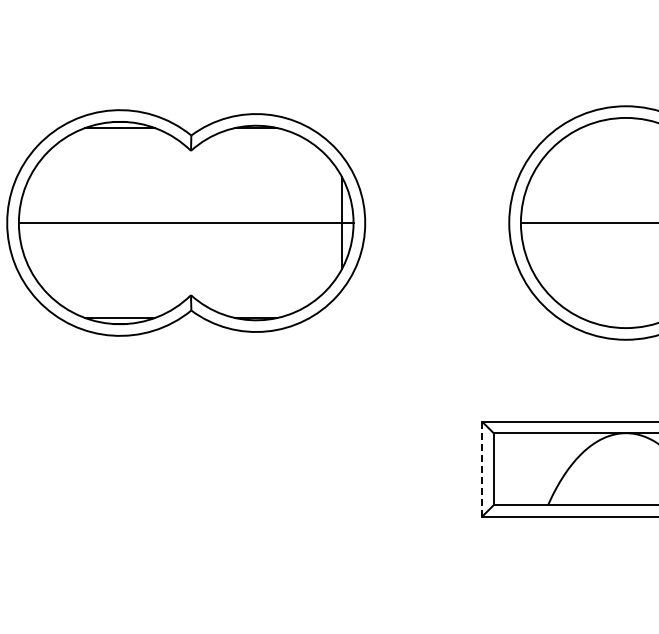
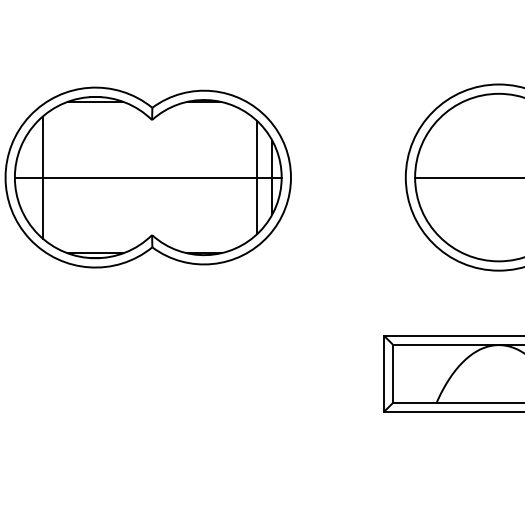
line: (53, 222) -> (42, 177), added
line: (322, 222) -> (256, 177), added
line: (482, 469) -> (384, 374), dashed -> solid

